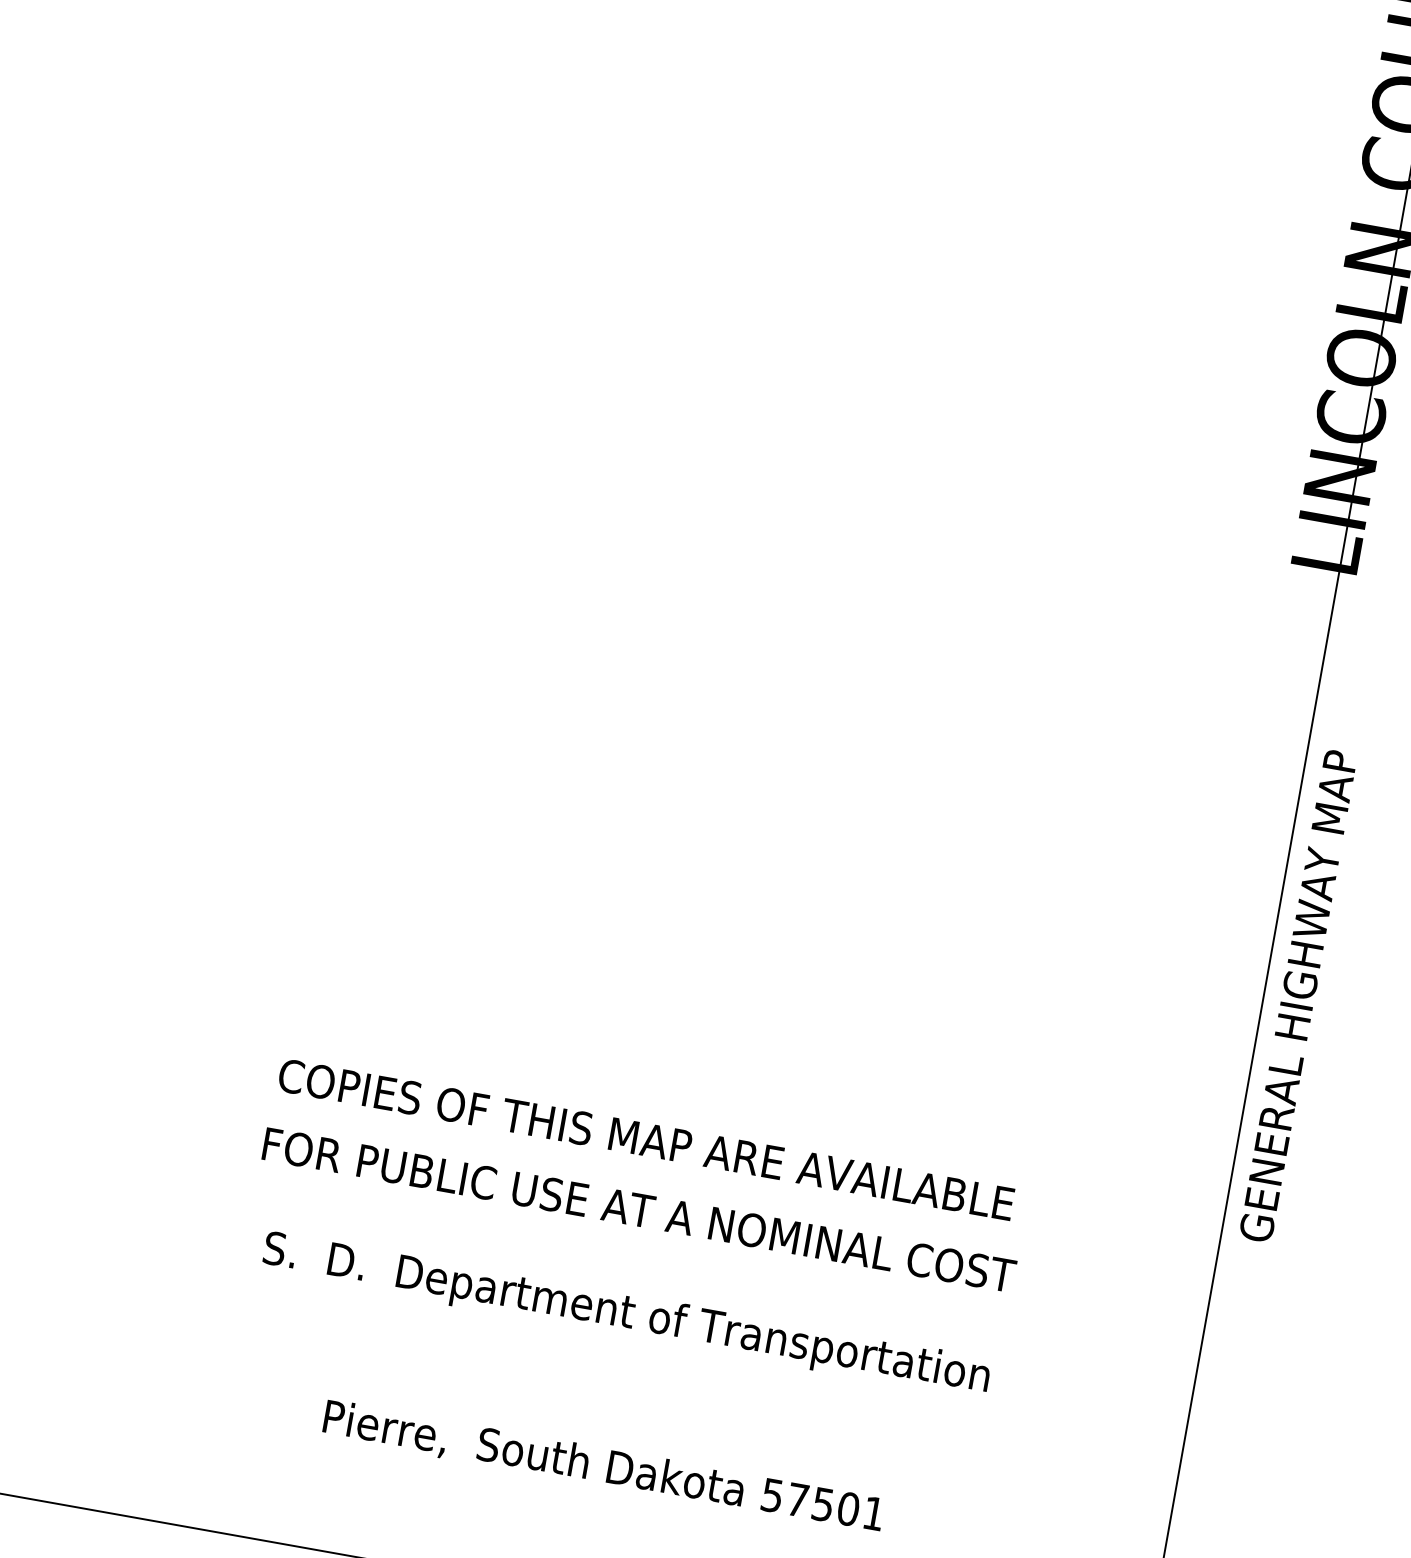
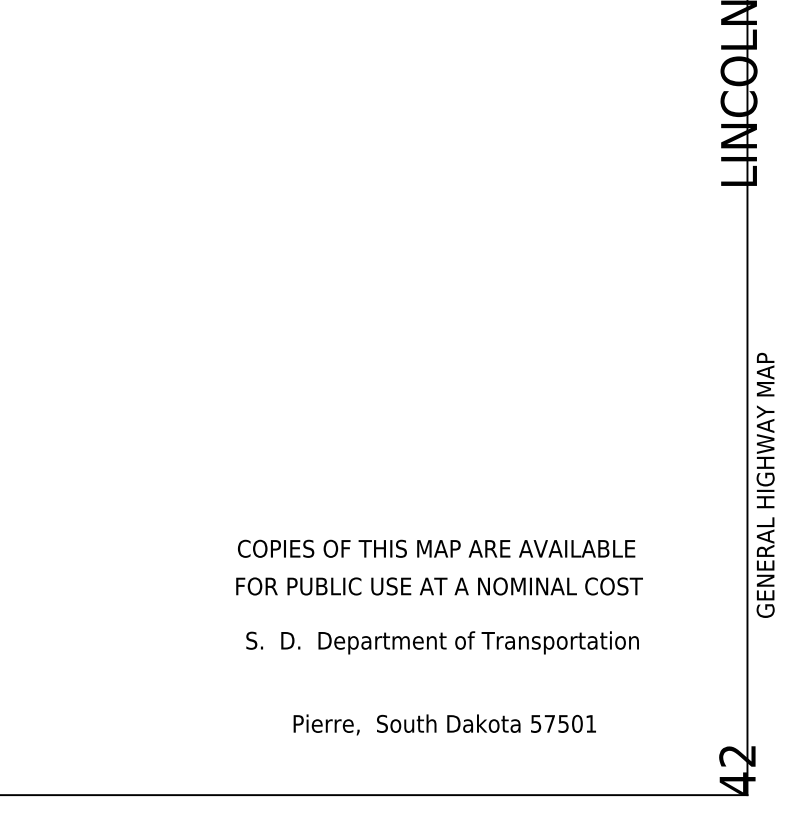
text: (1298, 994) -> (765, 484), moved

